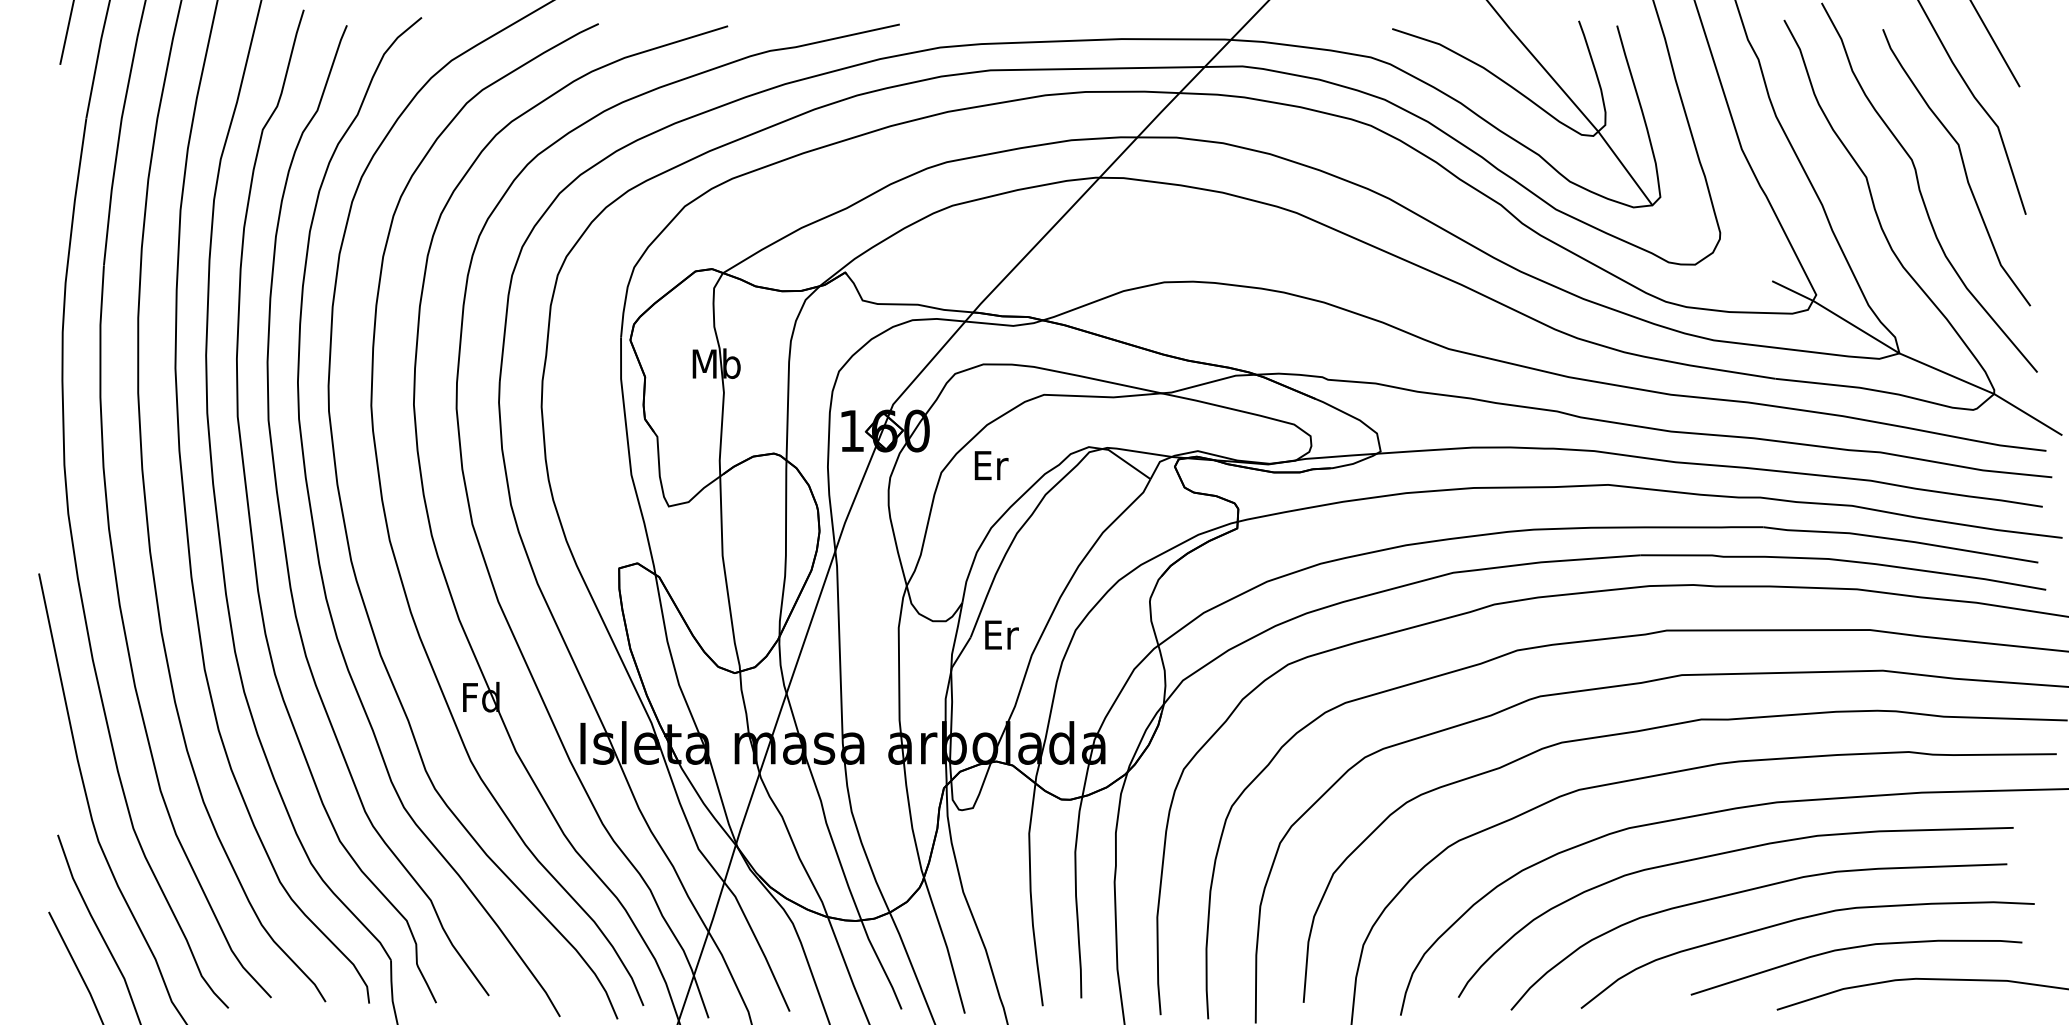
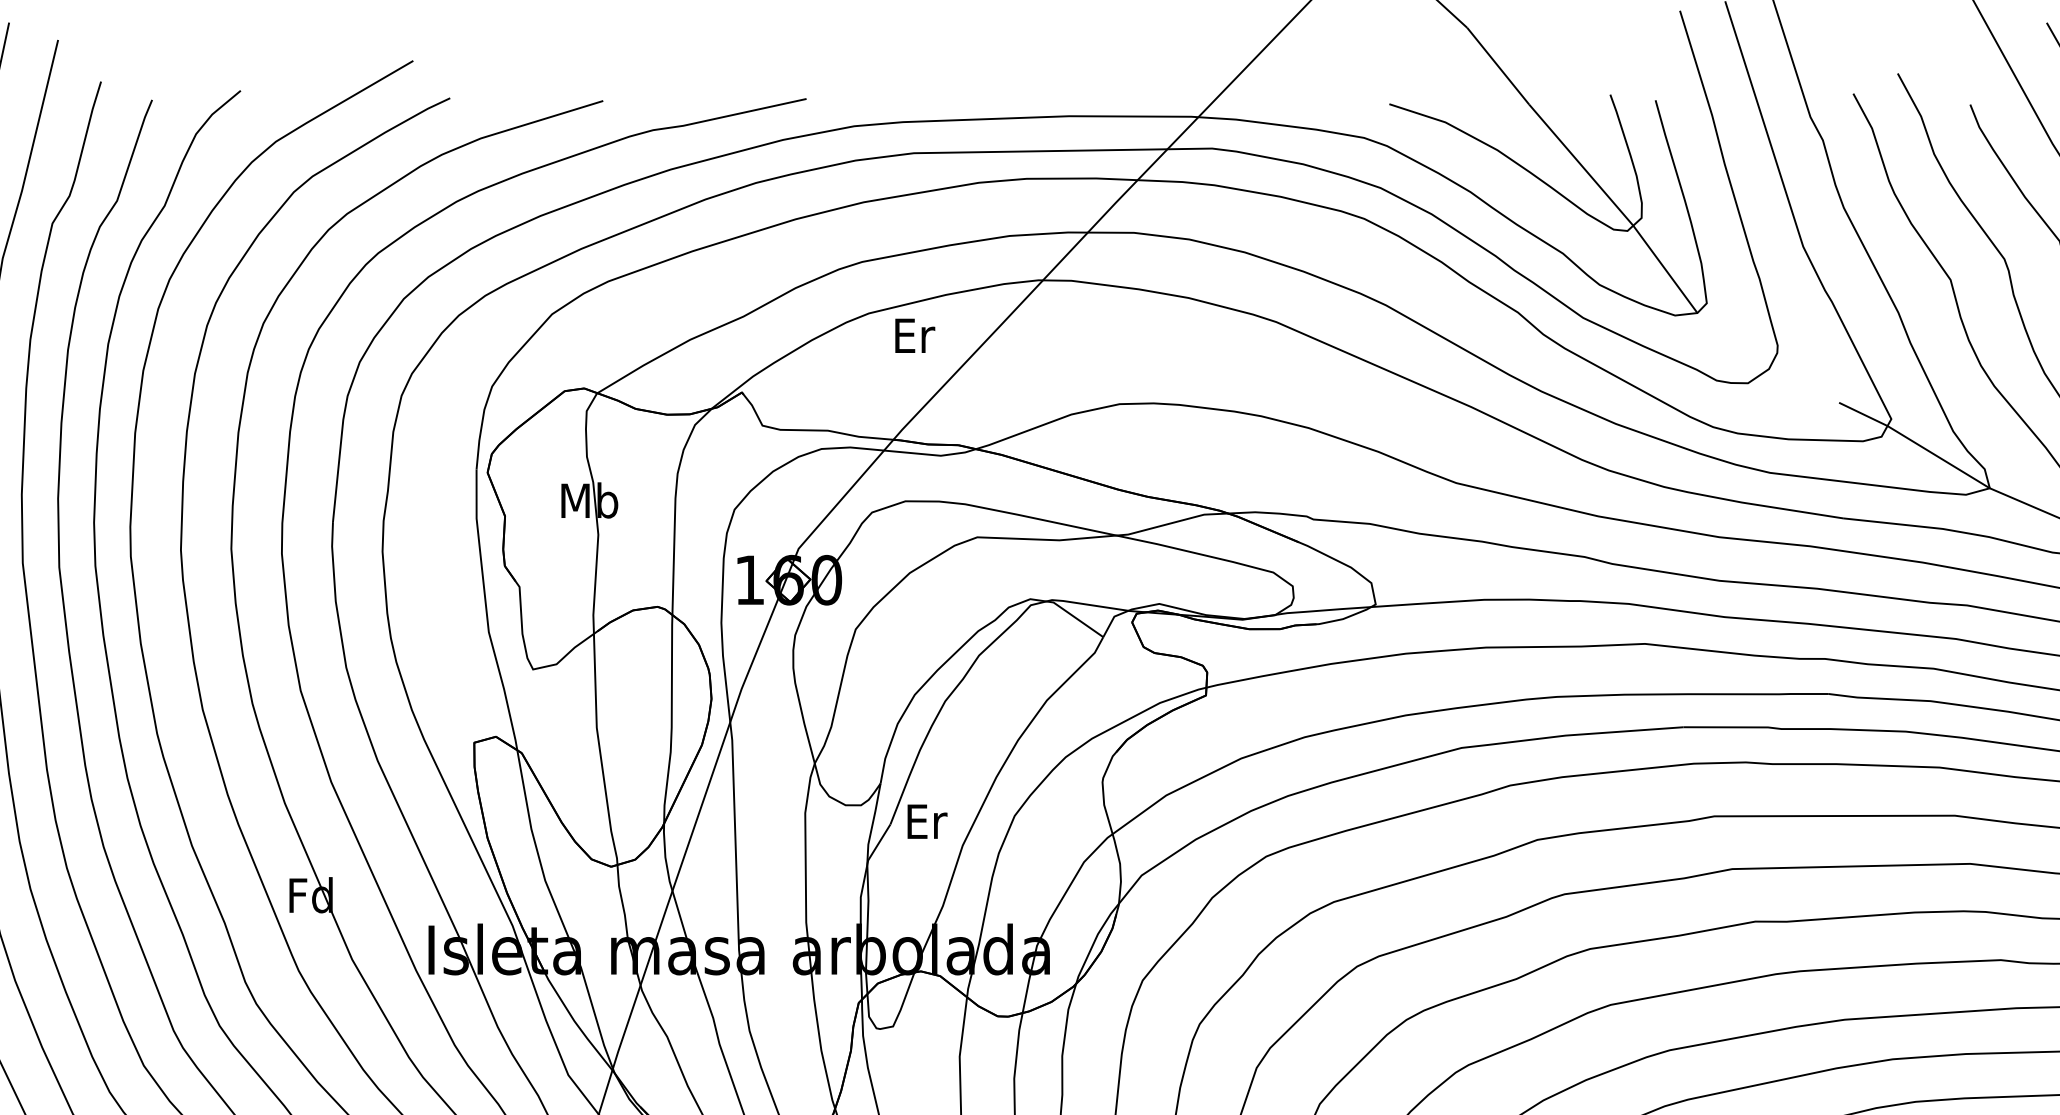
text: (991, 465) -> (915, 335), moved

